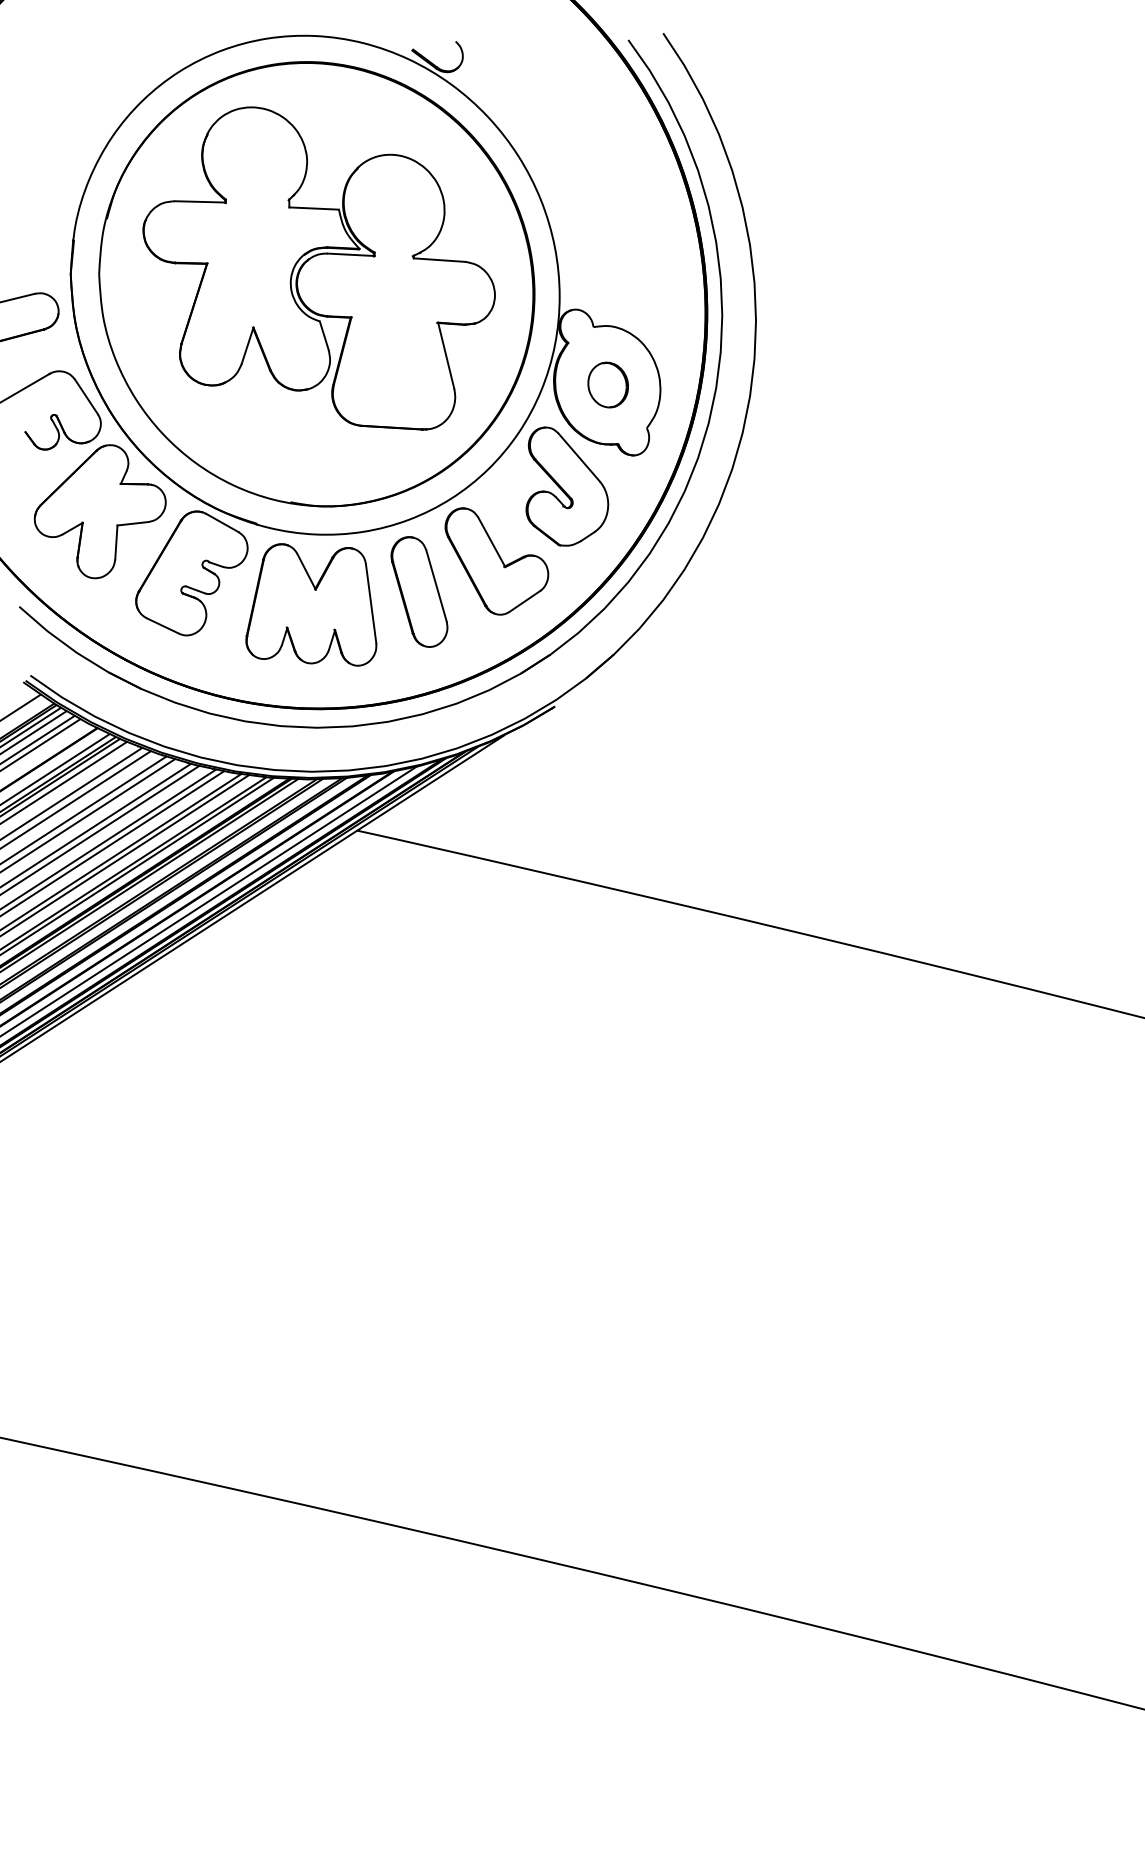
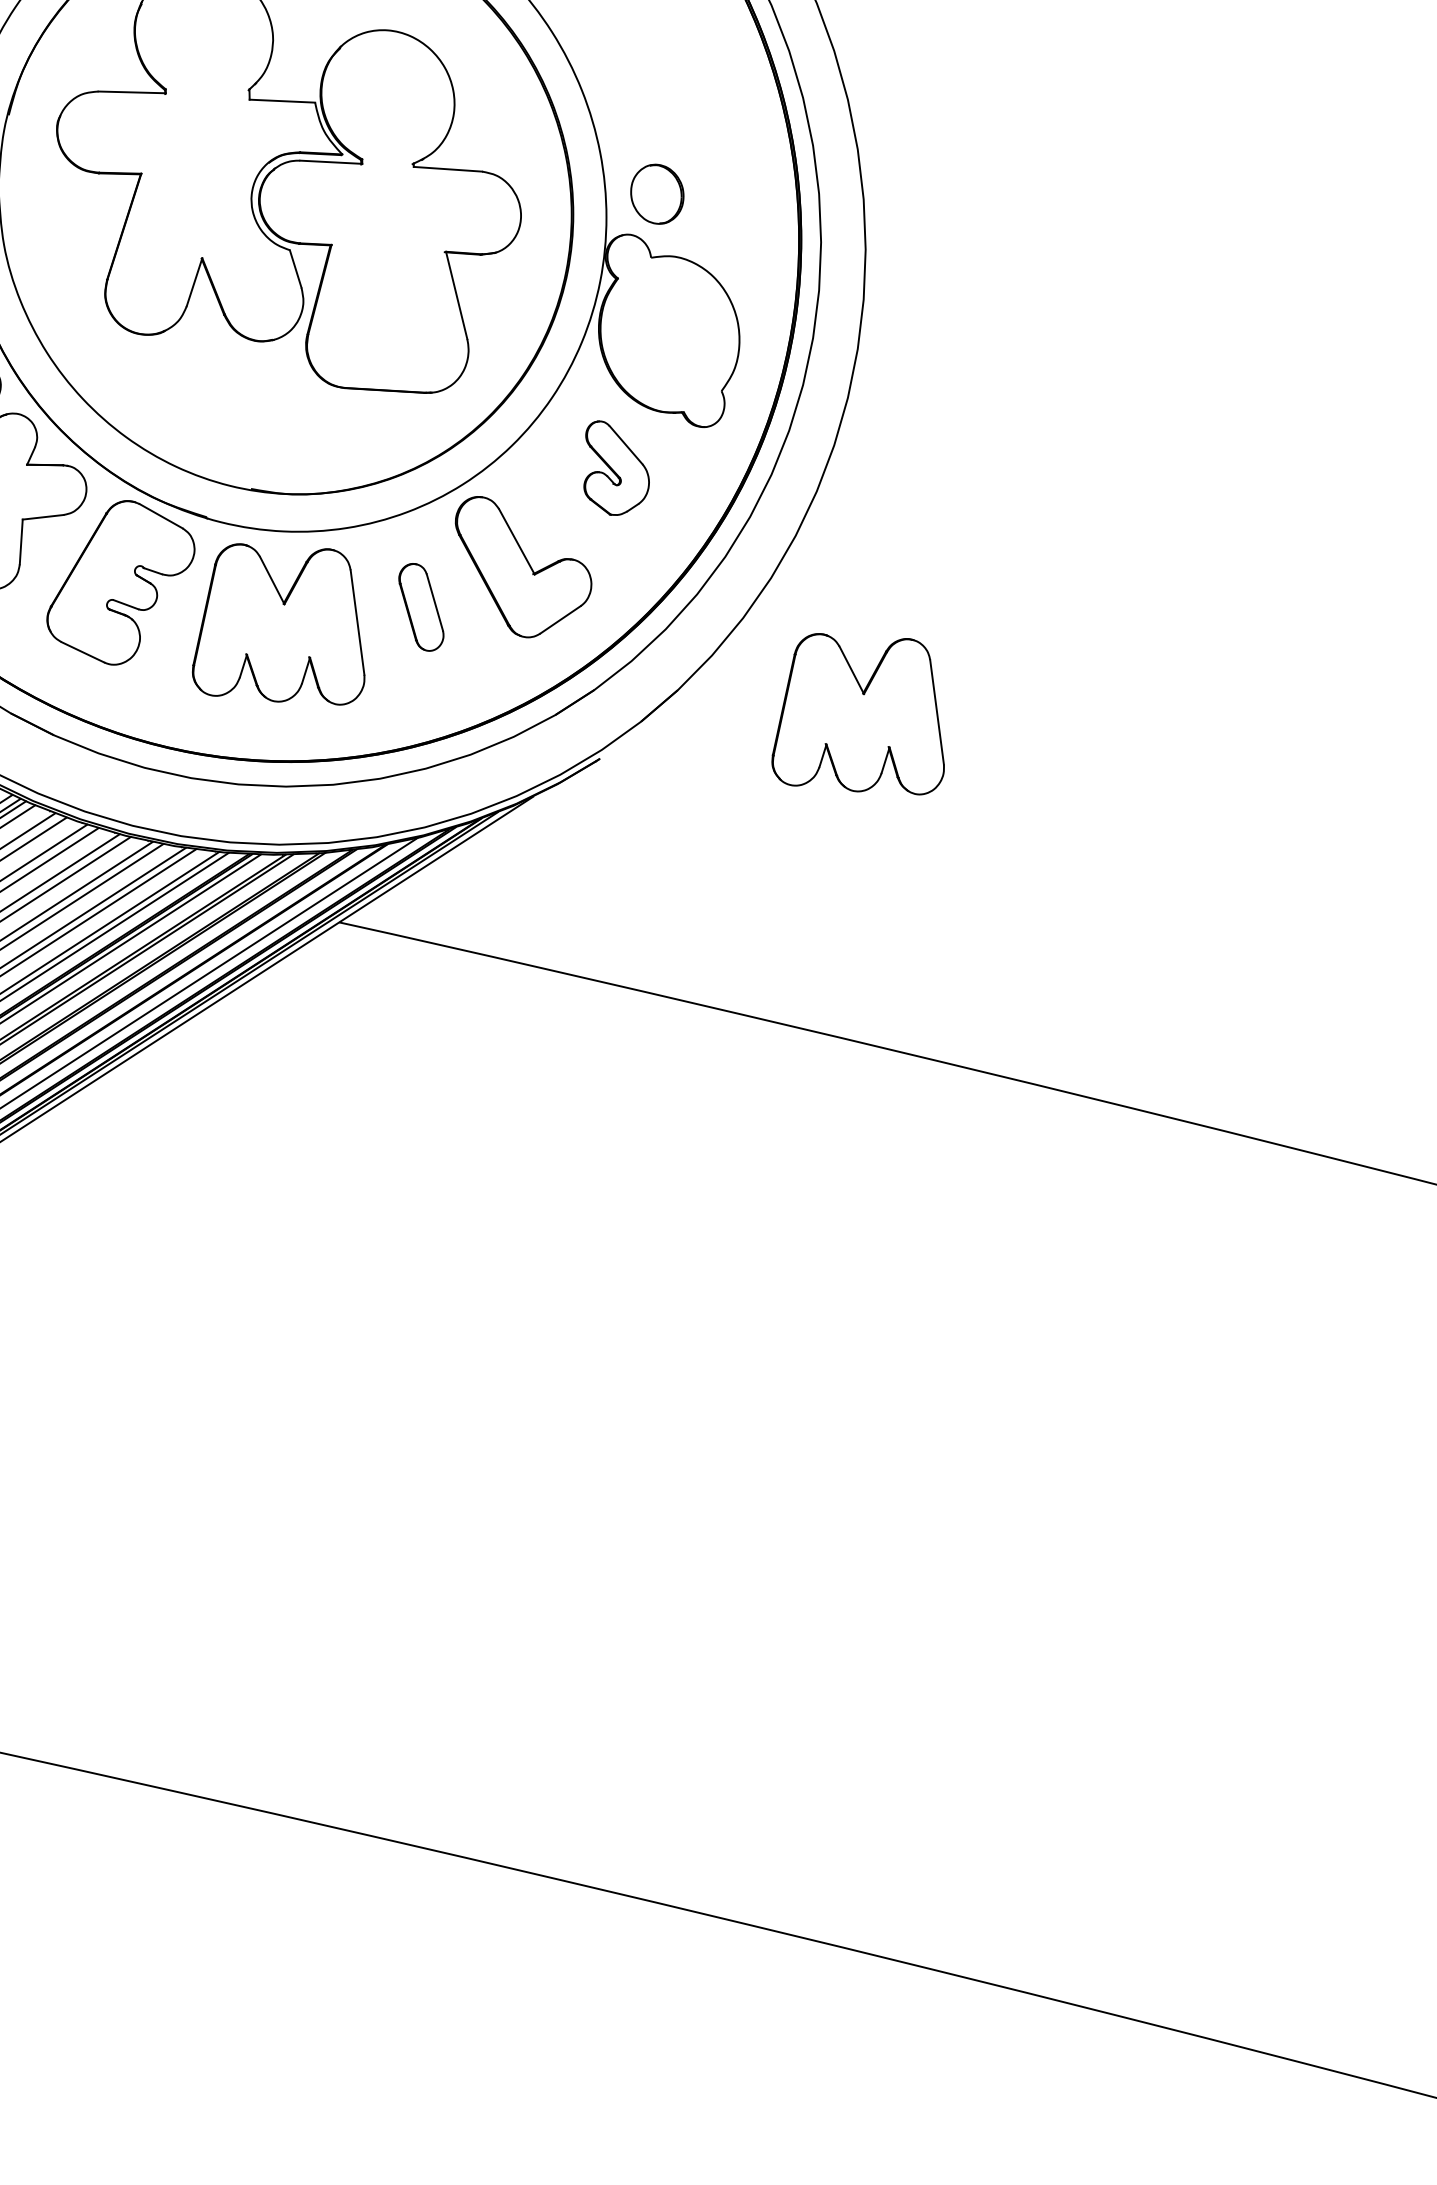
part: (607, 384) -> (656, 193), moved
part: (567, 486) -> (616, 468), size x0.6
part: (419, 591) -> (421, 606), size x0.6
part: (750, 672) -> (858, 713), added

